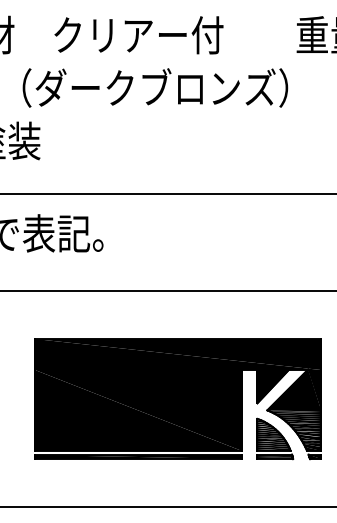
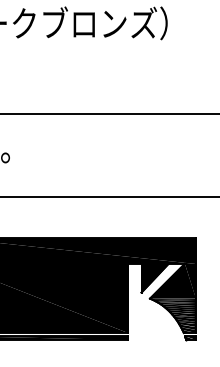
part: (275, 438) -> (156, 322), removed

